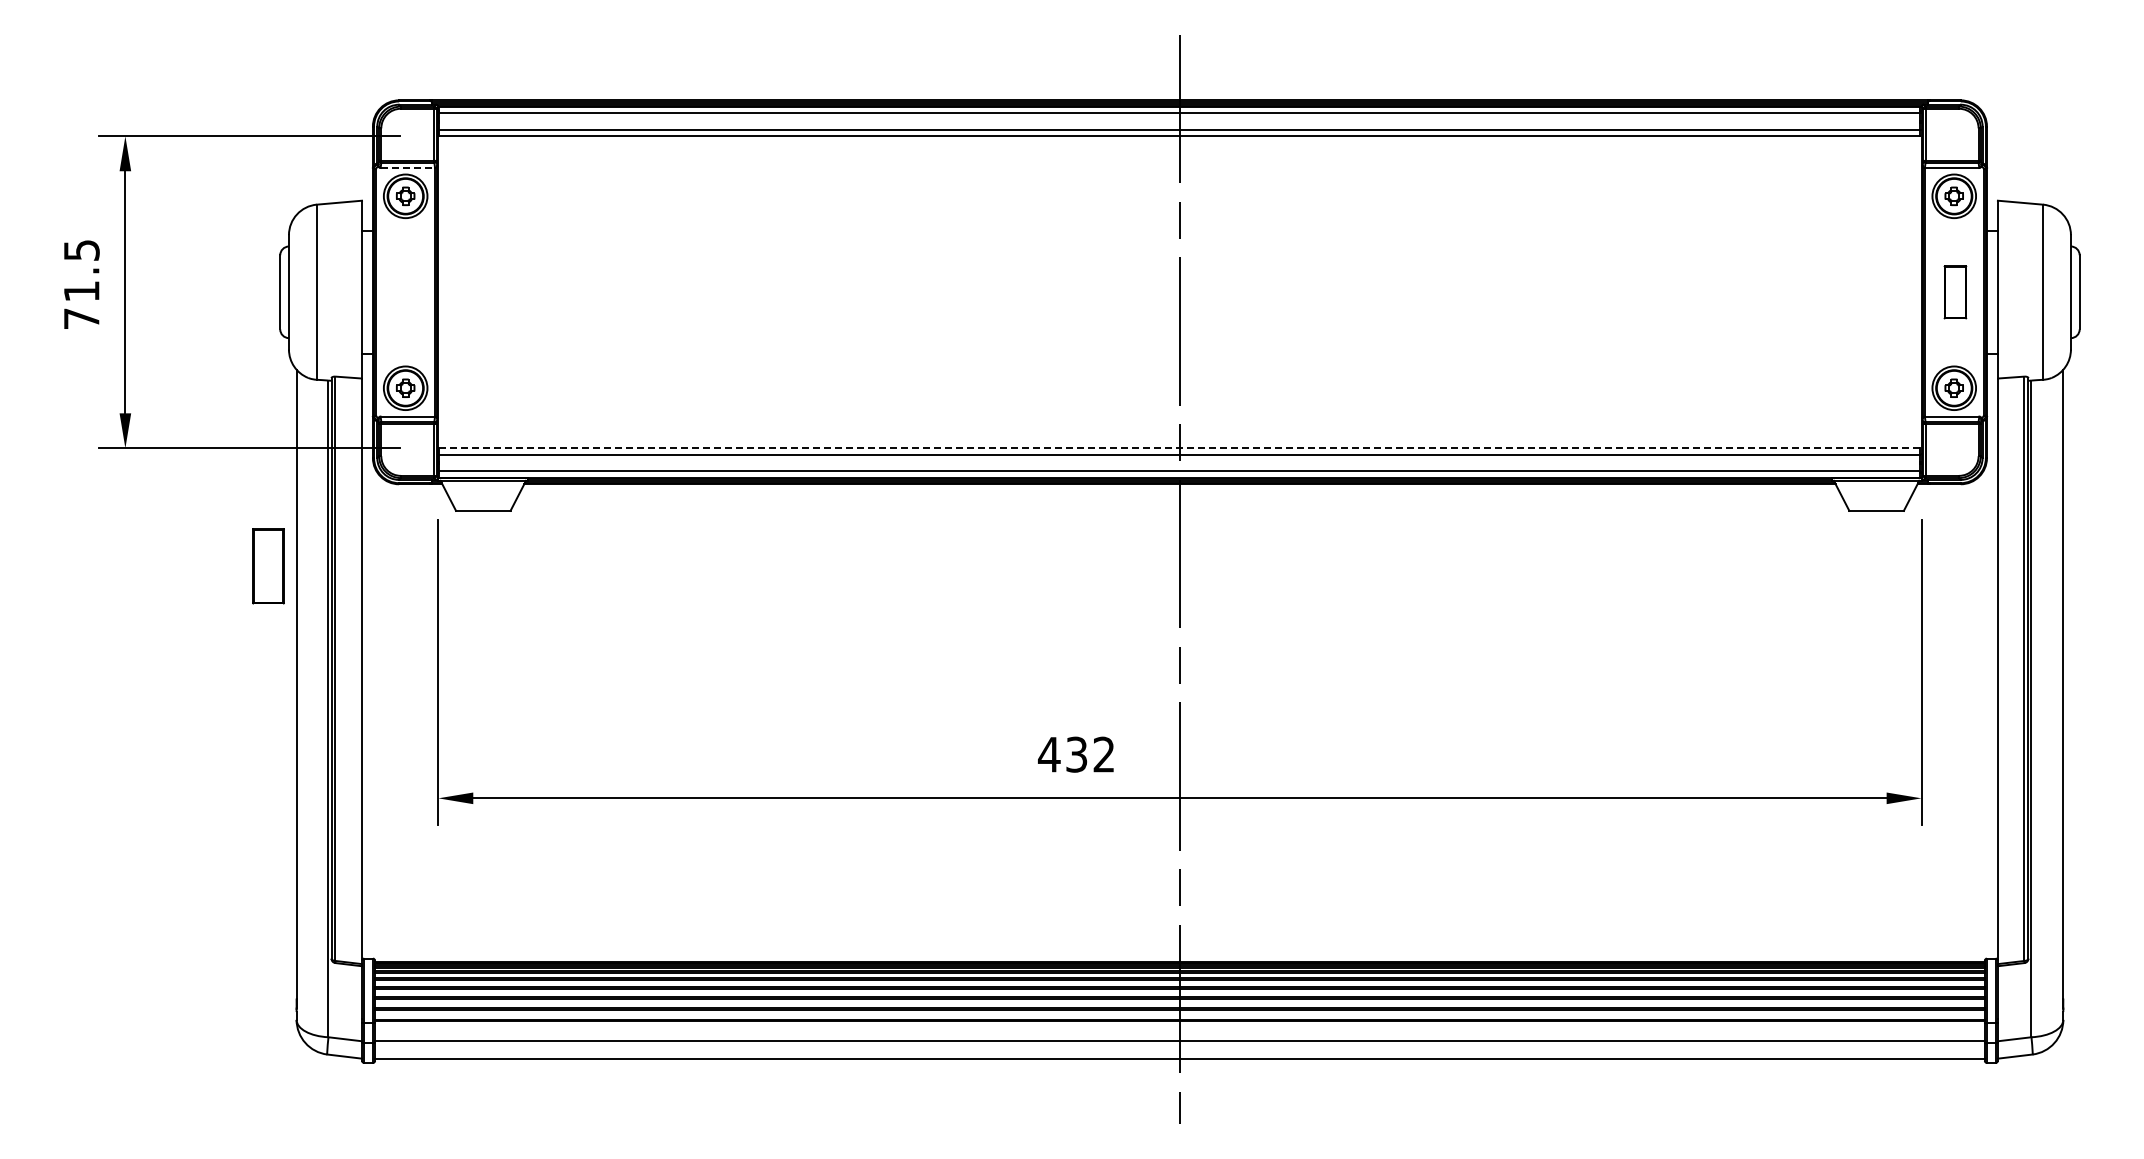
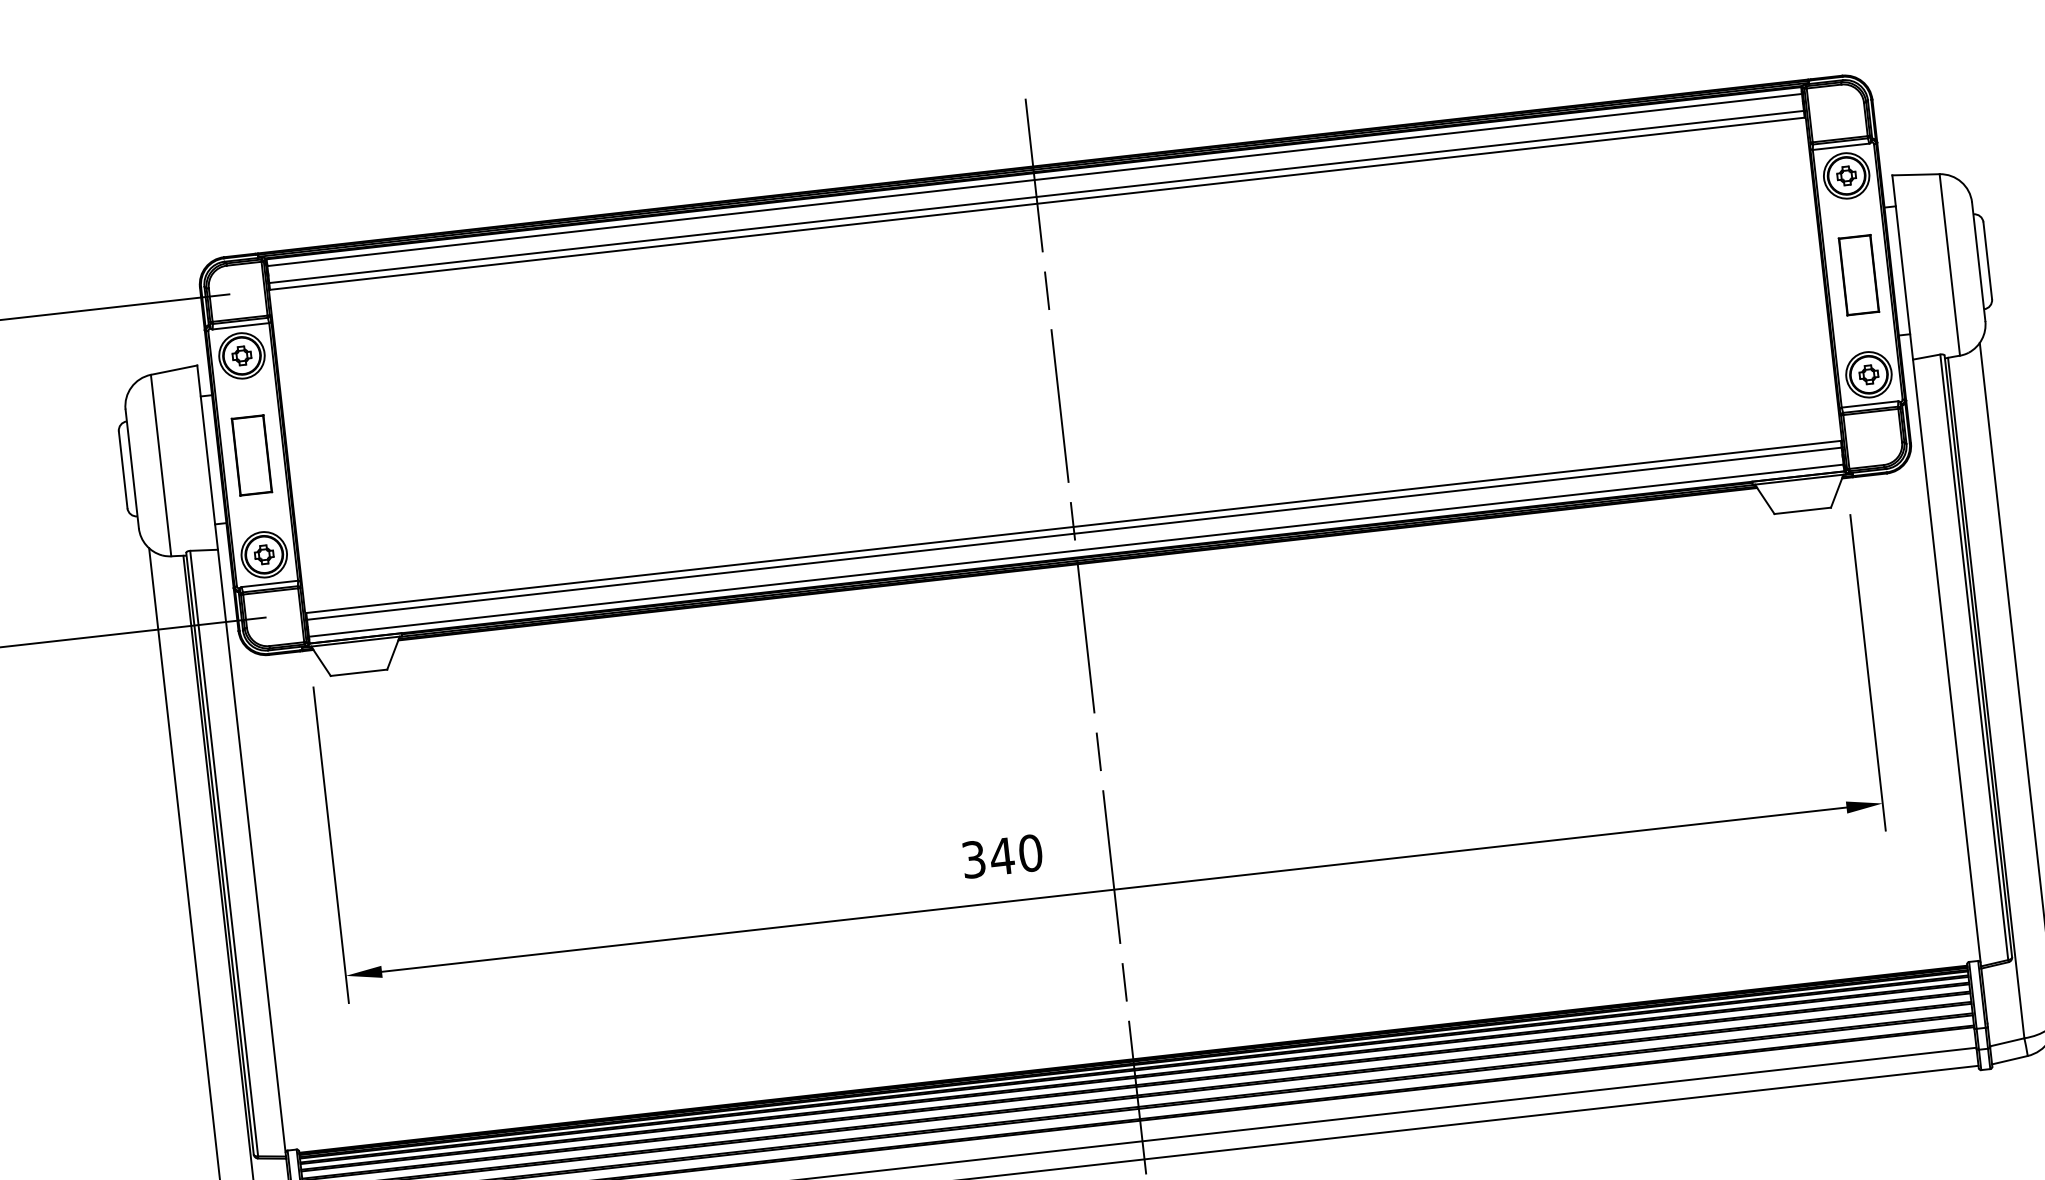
line: (408, 168) -> (241, 326), dashed -> solid
part: (1955, 292) -> (1859, 275), size x1.43
line: (1180, 448) -> (1074, 527), dashed -> solid
part: (268, 566) -> (251, 455), moved
text: (1076, 754) -> (1001, 856), 432 -> 340

